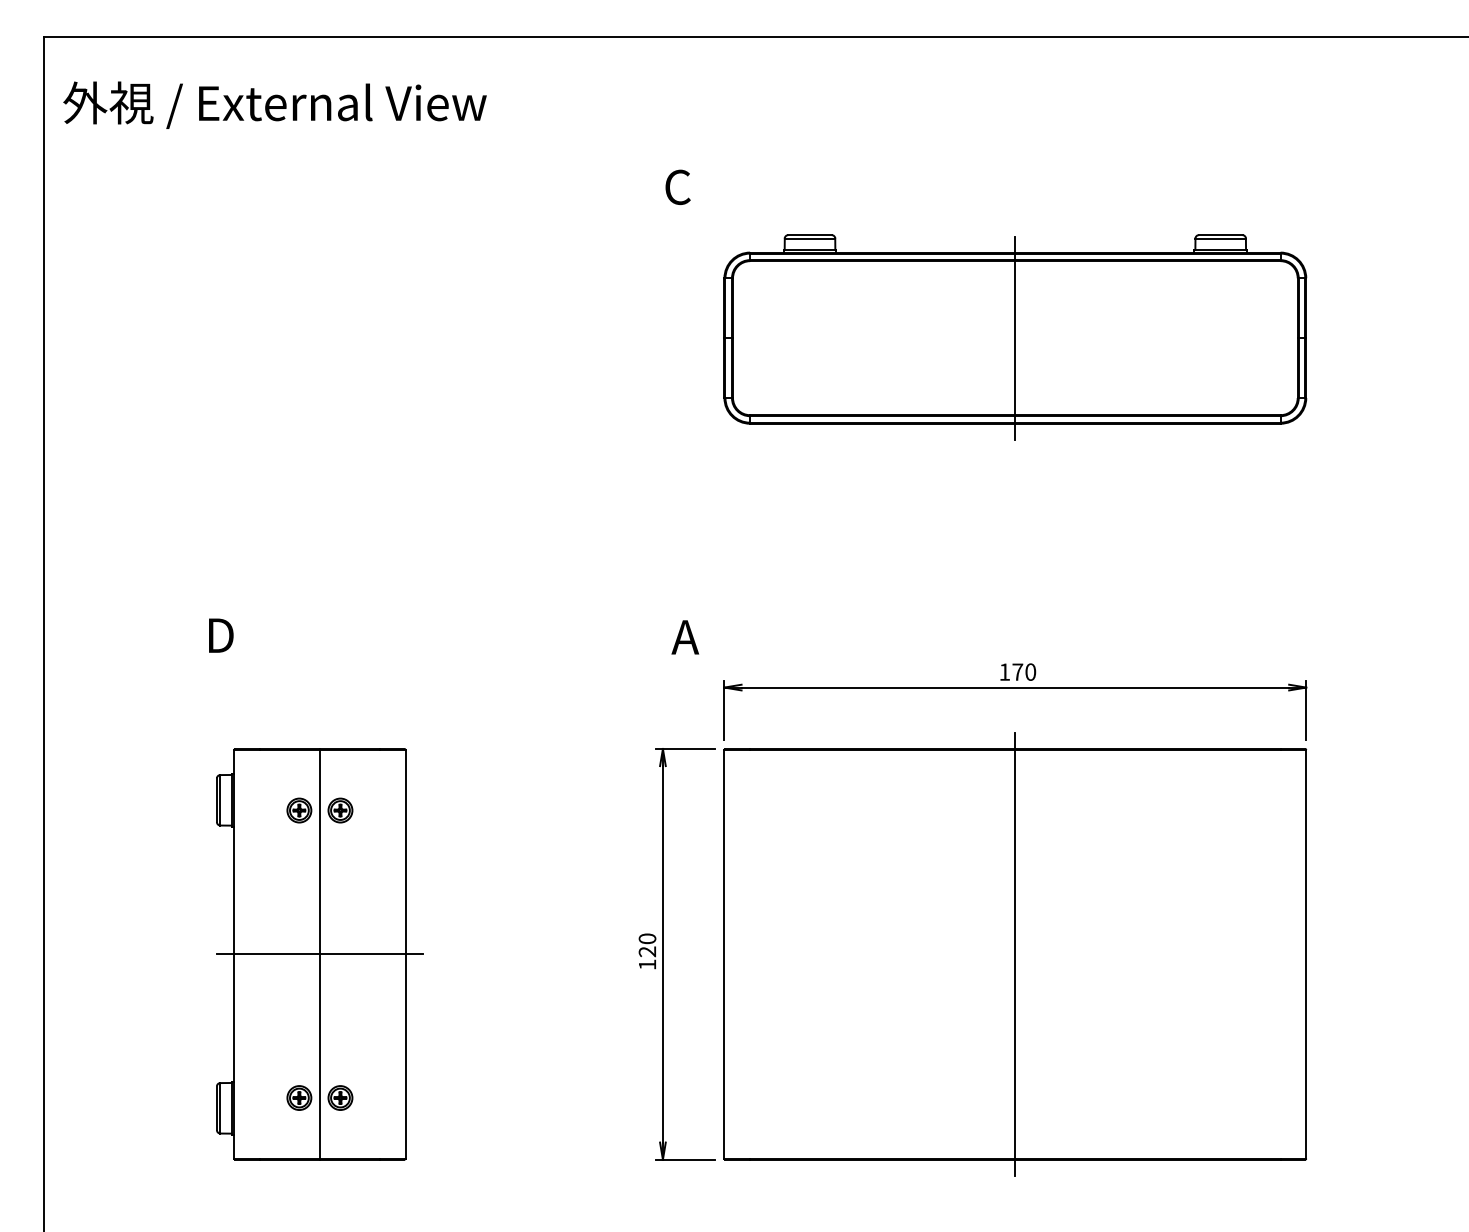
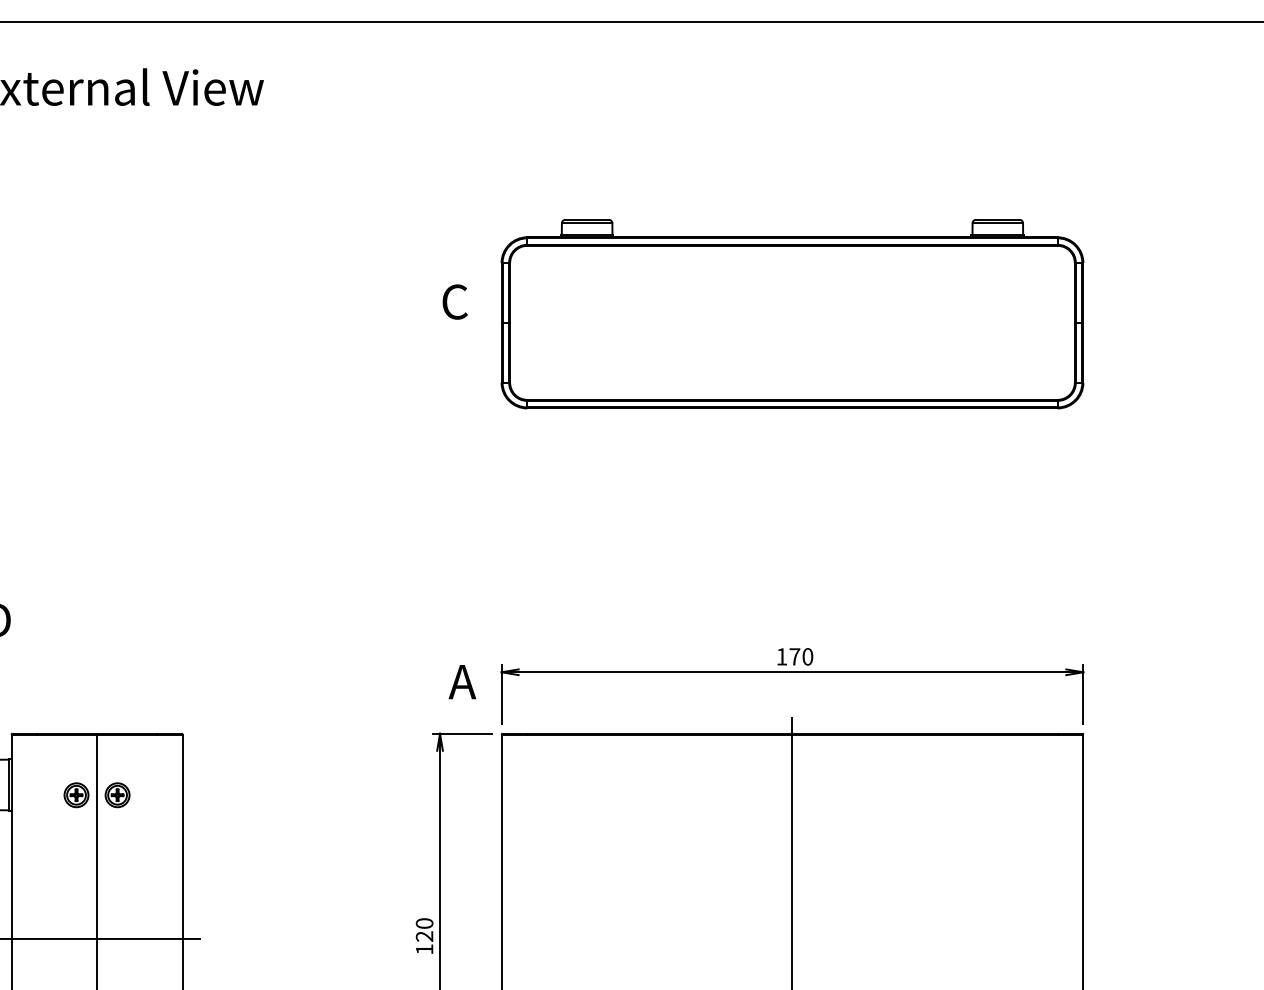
text: (677, 186) -> (454, 301), moved
line: (1015, 337) -> (792, 322), removed
text: (685, 637) -> (462, 682), moved

